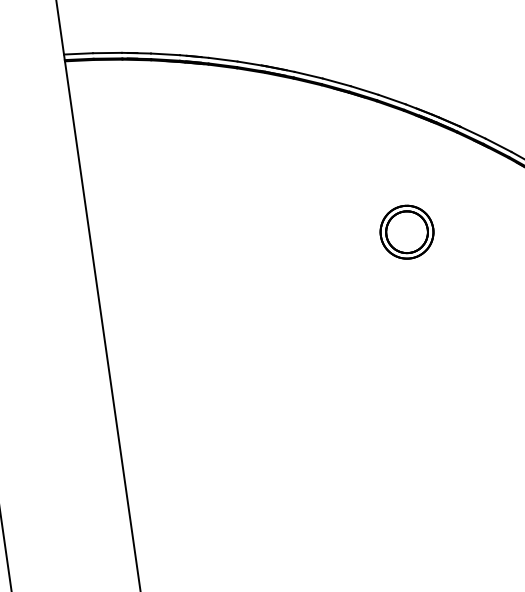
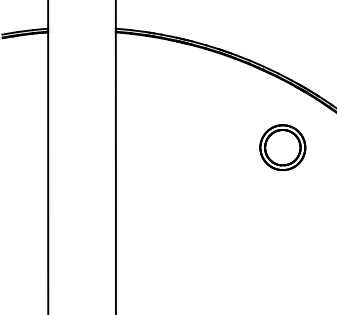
part: (406, 232) -> (282, 147), size x1.6

